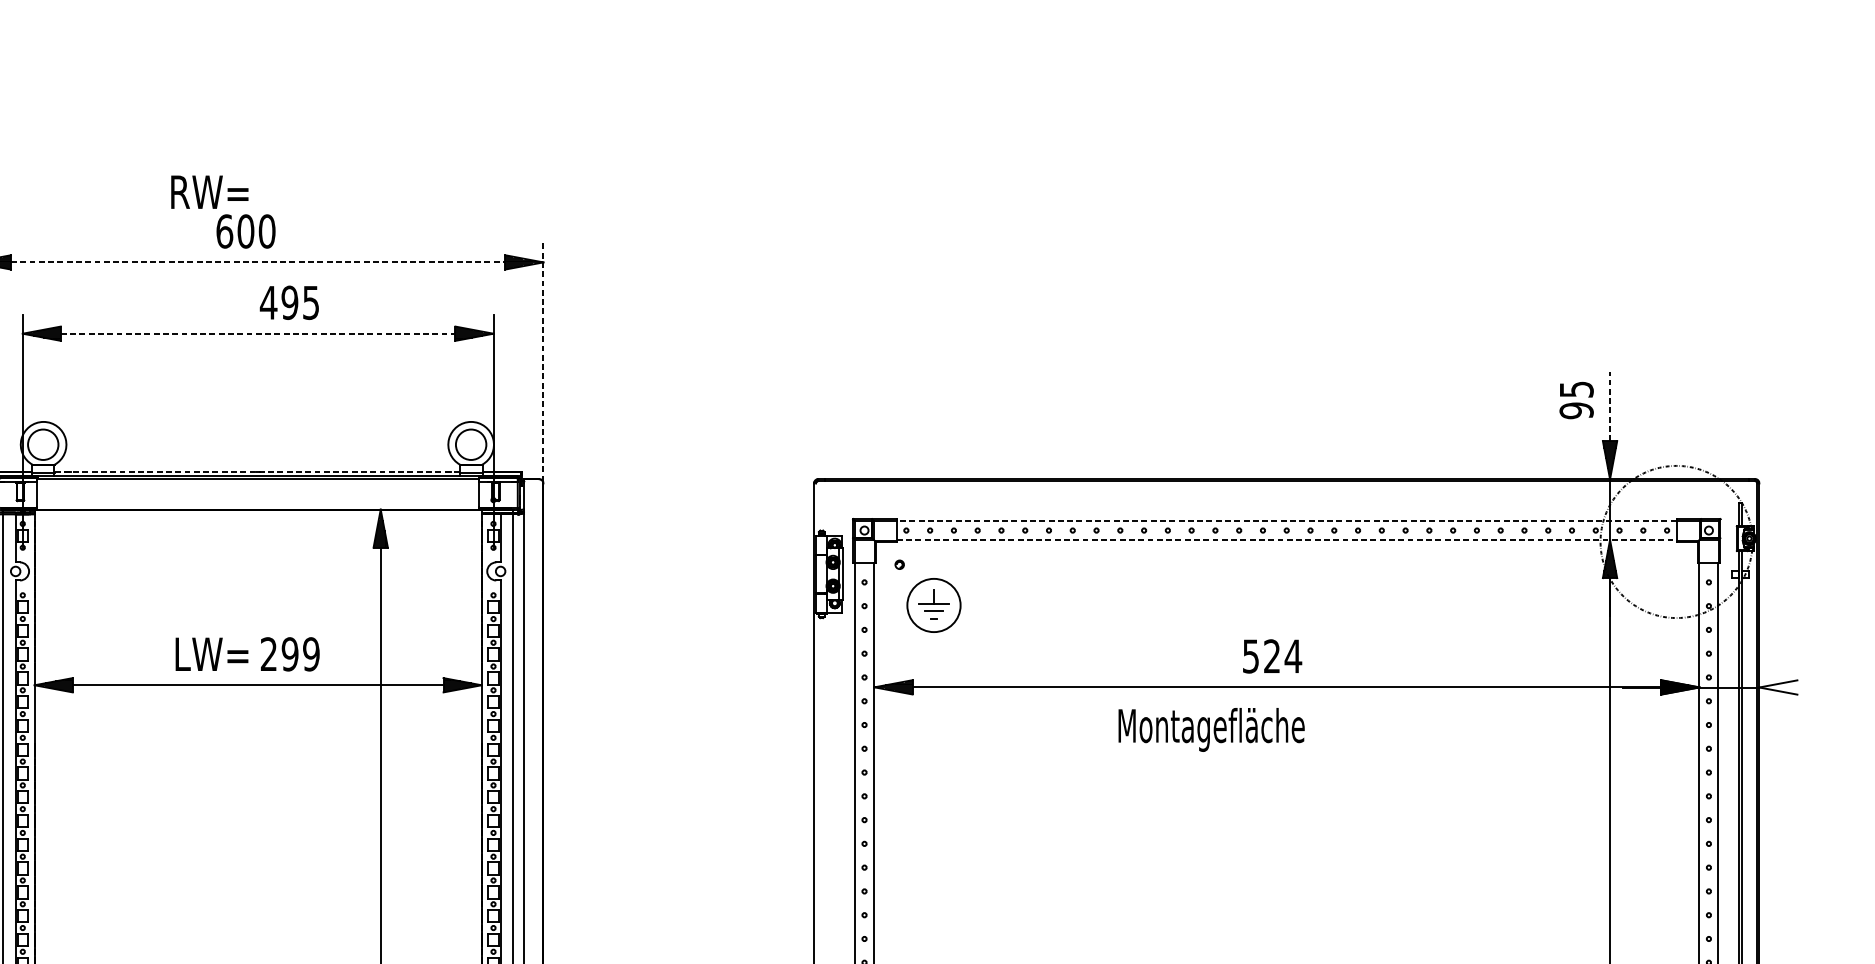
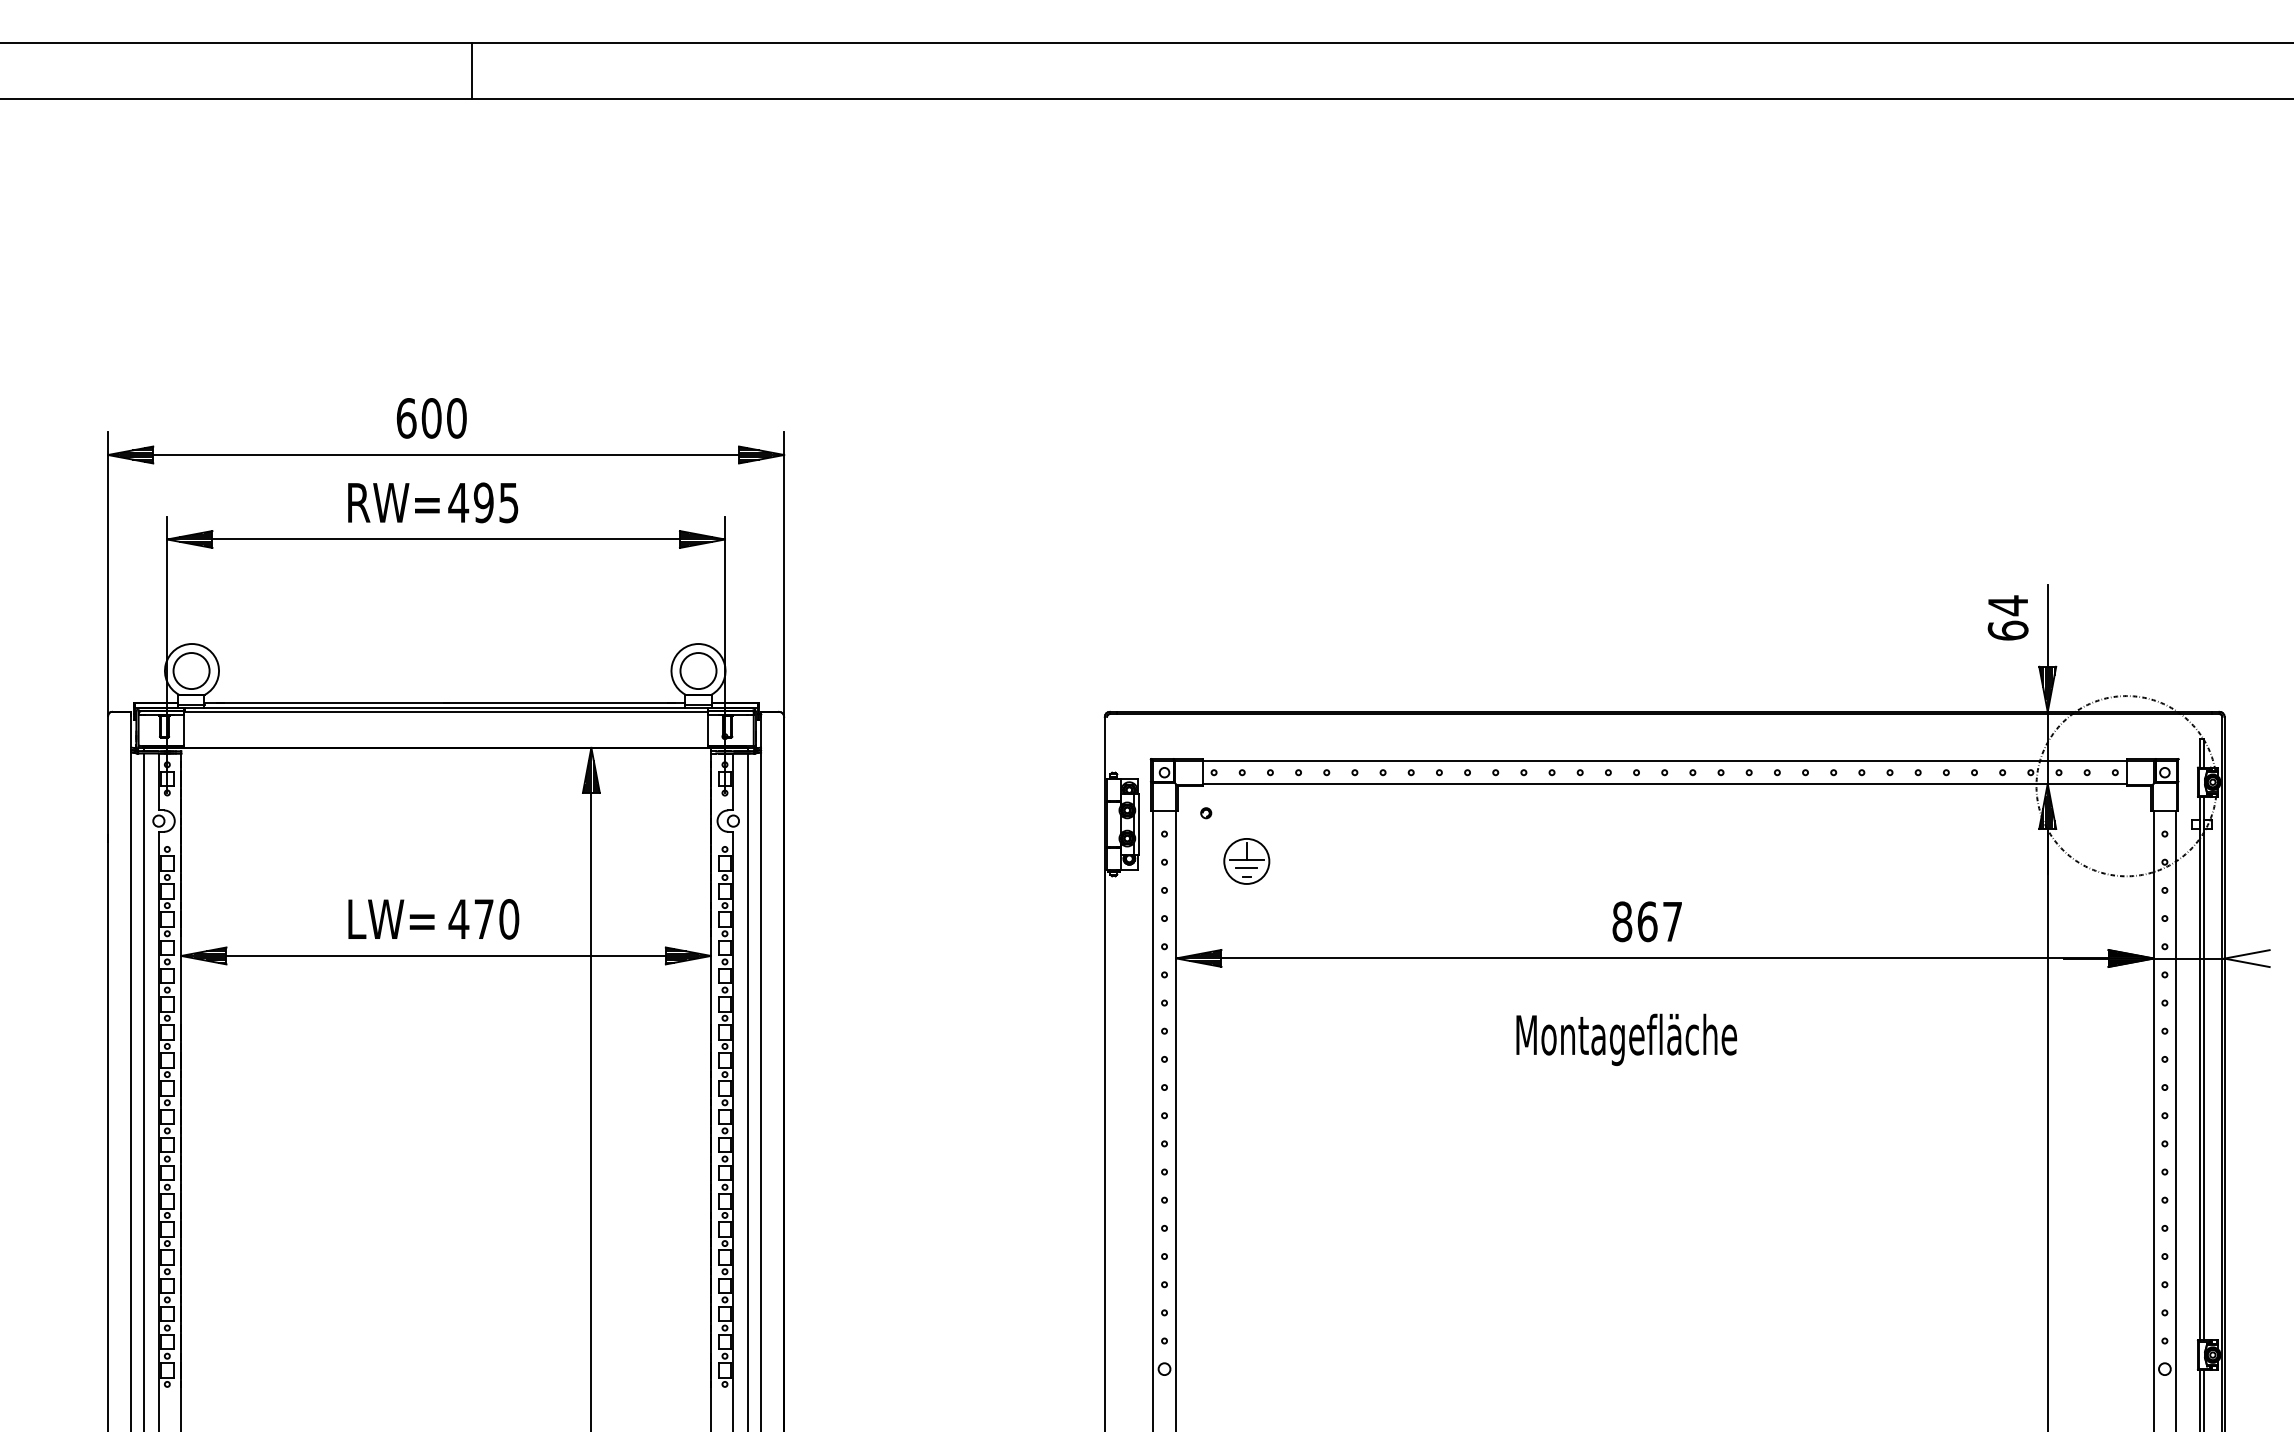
text: (209, 191) -> (393, 502), moved
line: (258, 262) -> (446, 455), dashed -> solid
line: (258, 333) -> (446, 539), dashed -> solid
line: (543, 364) -> (784, 575), dashed -> solid
text: (1576, 399) -> (2007, 617), 95 -> 64
line: (1609, 406) -> (2047, 625), dashed -> solid
line: (257, 471) -> (445, 702), dashed -> solid
line: (1286, 521) -> (1664, 761), dashed -> solid
line: (1286, 539) -> (1664, 783), dashed -> solid
circle: (933, 604) -> (1246, 860), size x0.71
text: (289, 654) -> (483, 919), 299 -> 470
text: (1272, 656) -> (1647, 921), 524 -> 867
text: (1211, 729) -> (1626, 1039), moved

